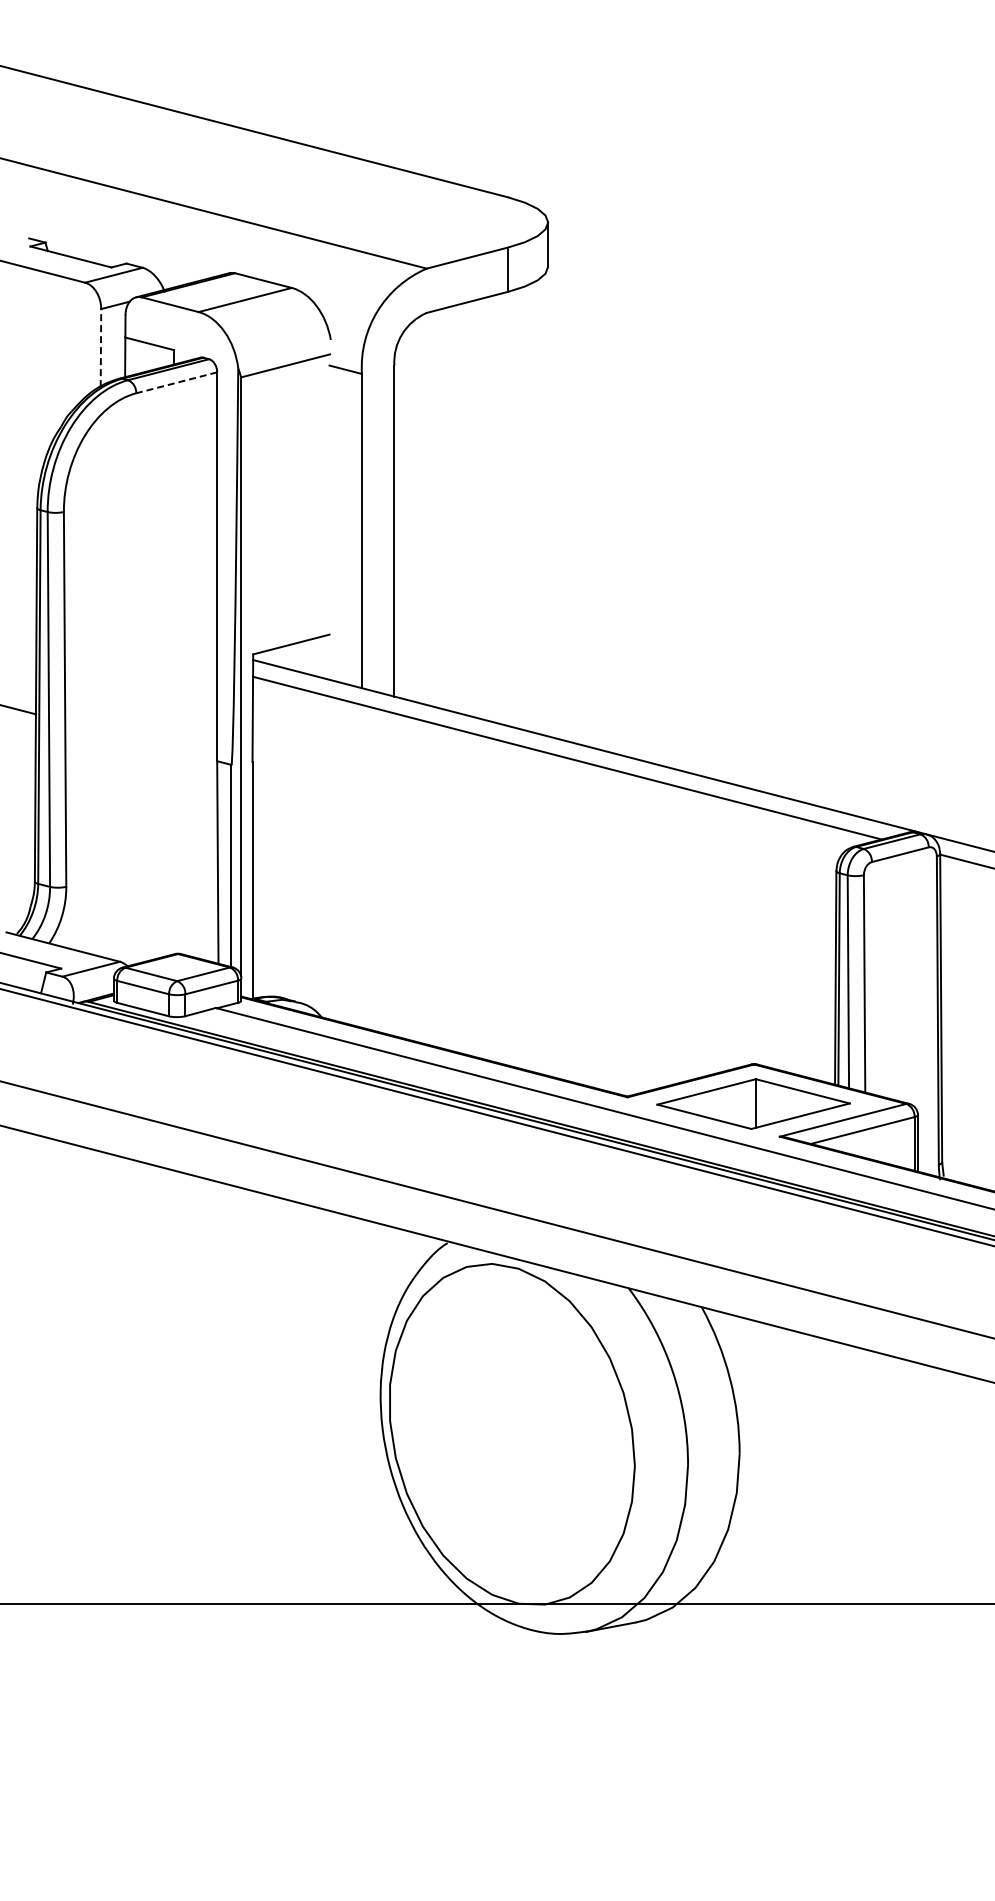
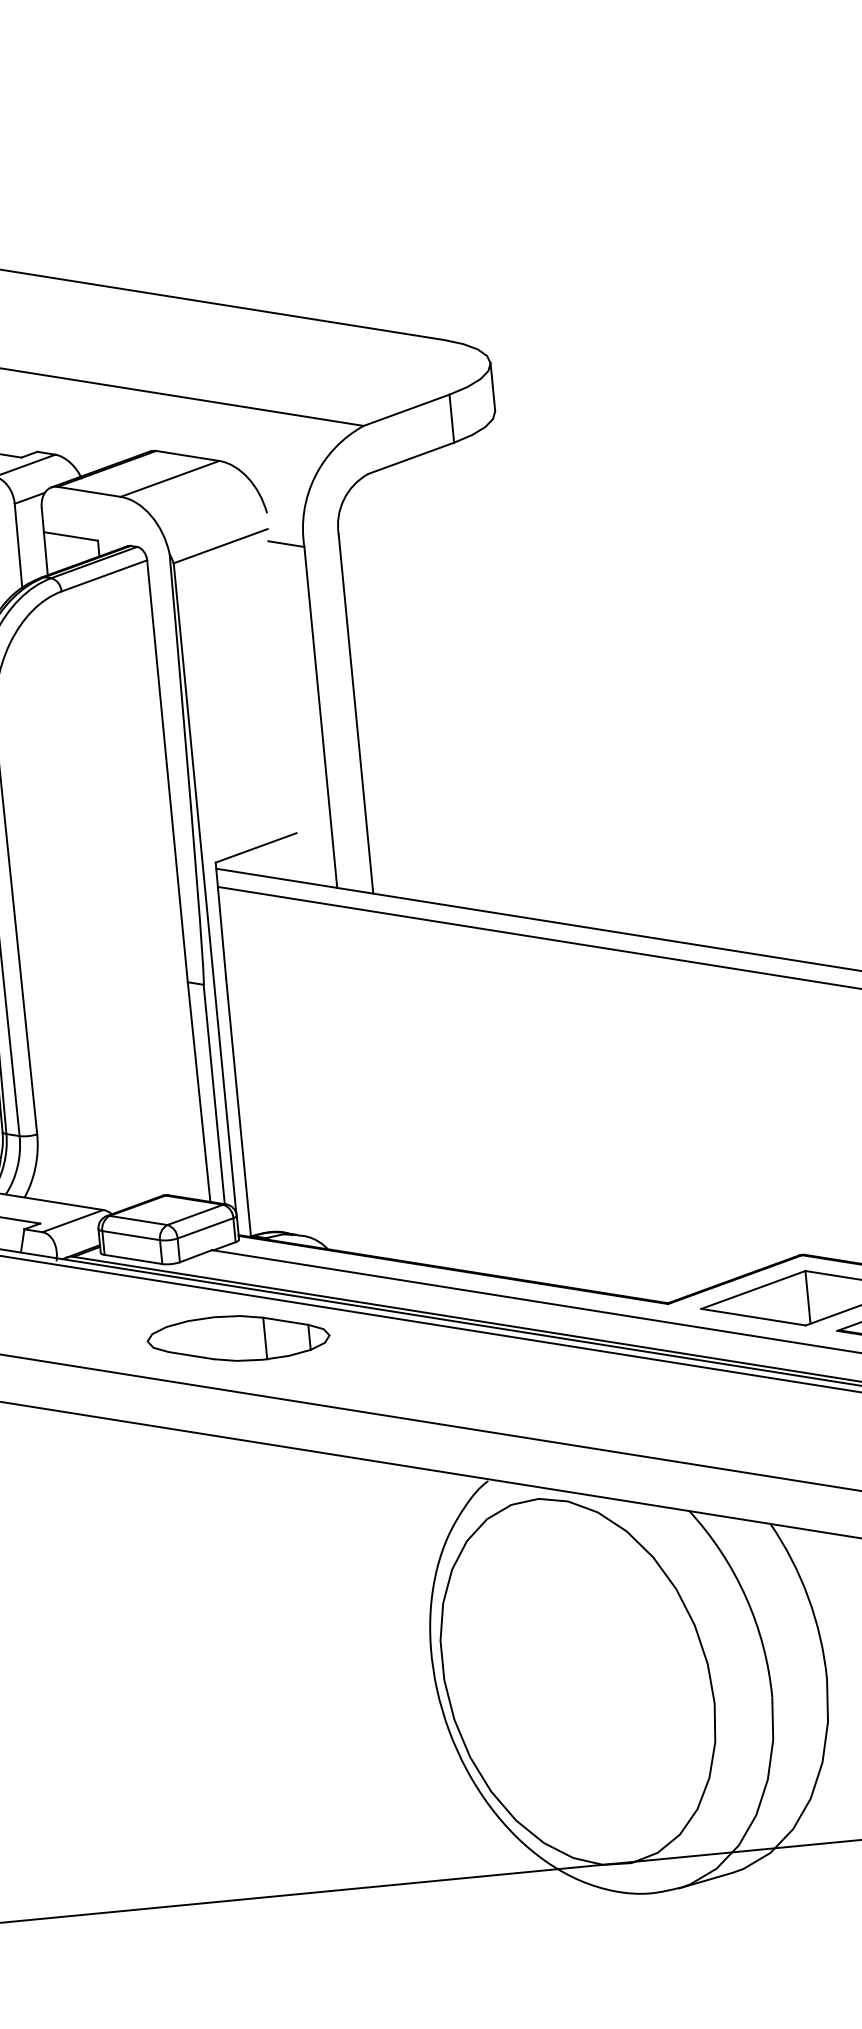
line: (100, 347) -> (17, 545), dashed -> solid
line: (176, 382) -> (104, 575), dashed -> solid
part: (232, 1090) -> (238, 1337), added

